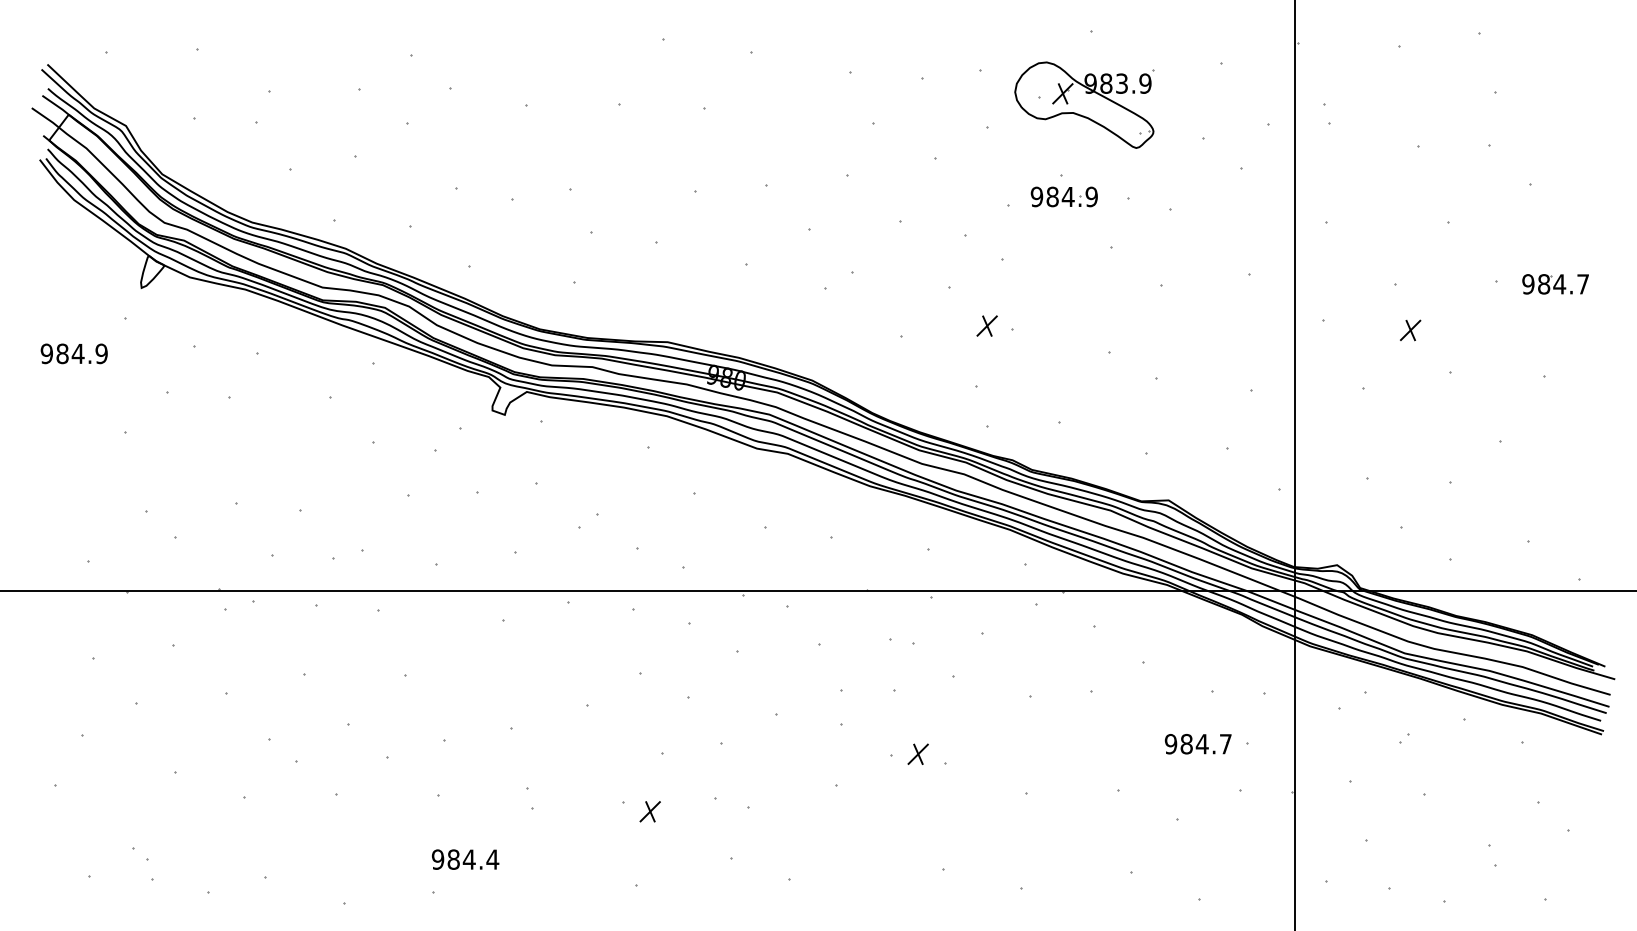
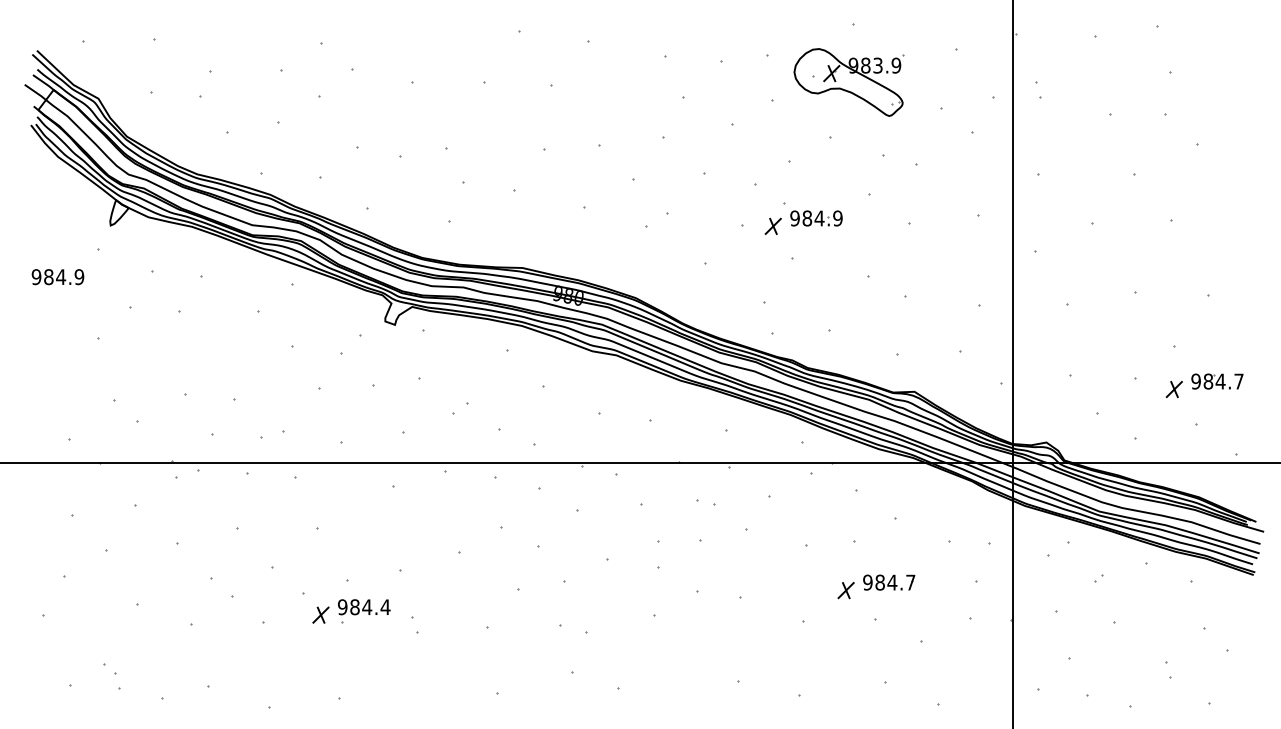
part: (1063, 196) -> (815, 218), moved
part: (1555, 284) -> (1217, 381), moved
part: (986, 325) -> (772, 225), moved
part: (1410, 330) -> (1174, 389), moved
part: (1197, 744) -> (888, 582), moved
part: (917, 753) -> (845, 589), moved
part: (649, 811) -> (320, 614), moved
text: (465, 859) -> (364, 607), moved

